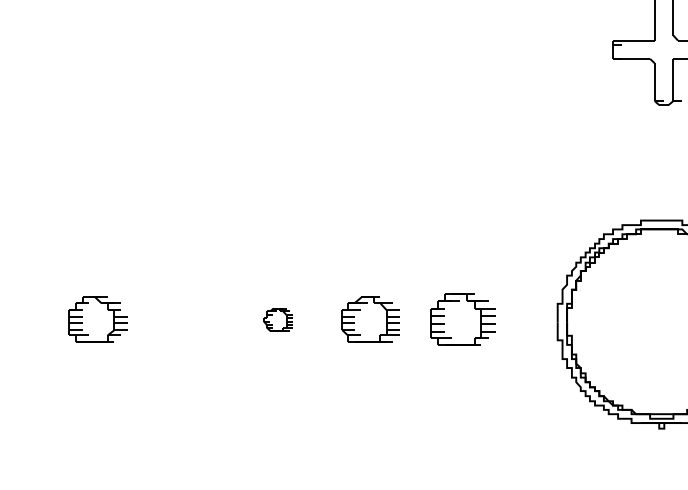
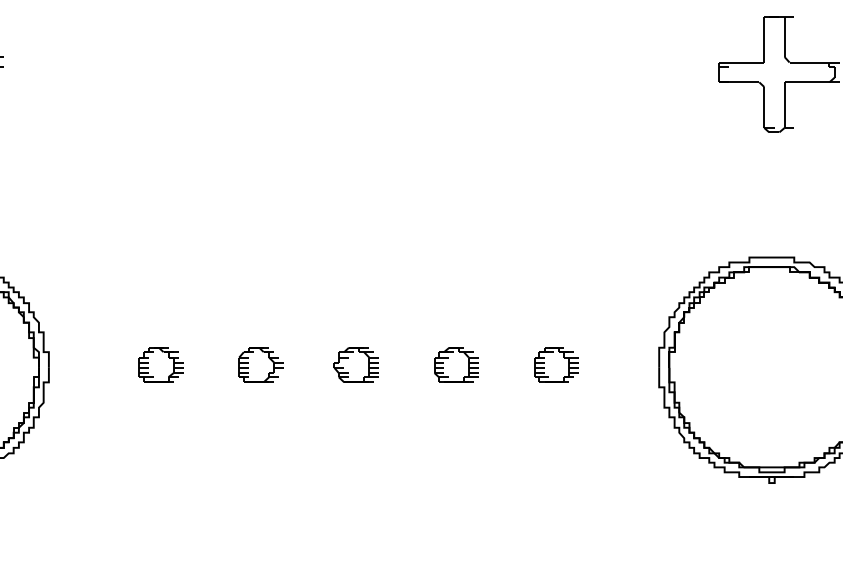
part: (97, 319) -> (160, 364), size x0.71
part: (189, 319) -> (260, 364), added
part: (277, 319) -> (355, 364), size x1.43
part: (370, 319) -> (456, 364), size x0.71
part: (462, 319) -> (556, 364), size x0.62

